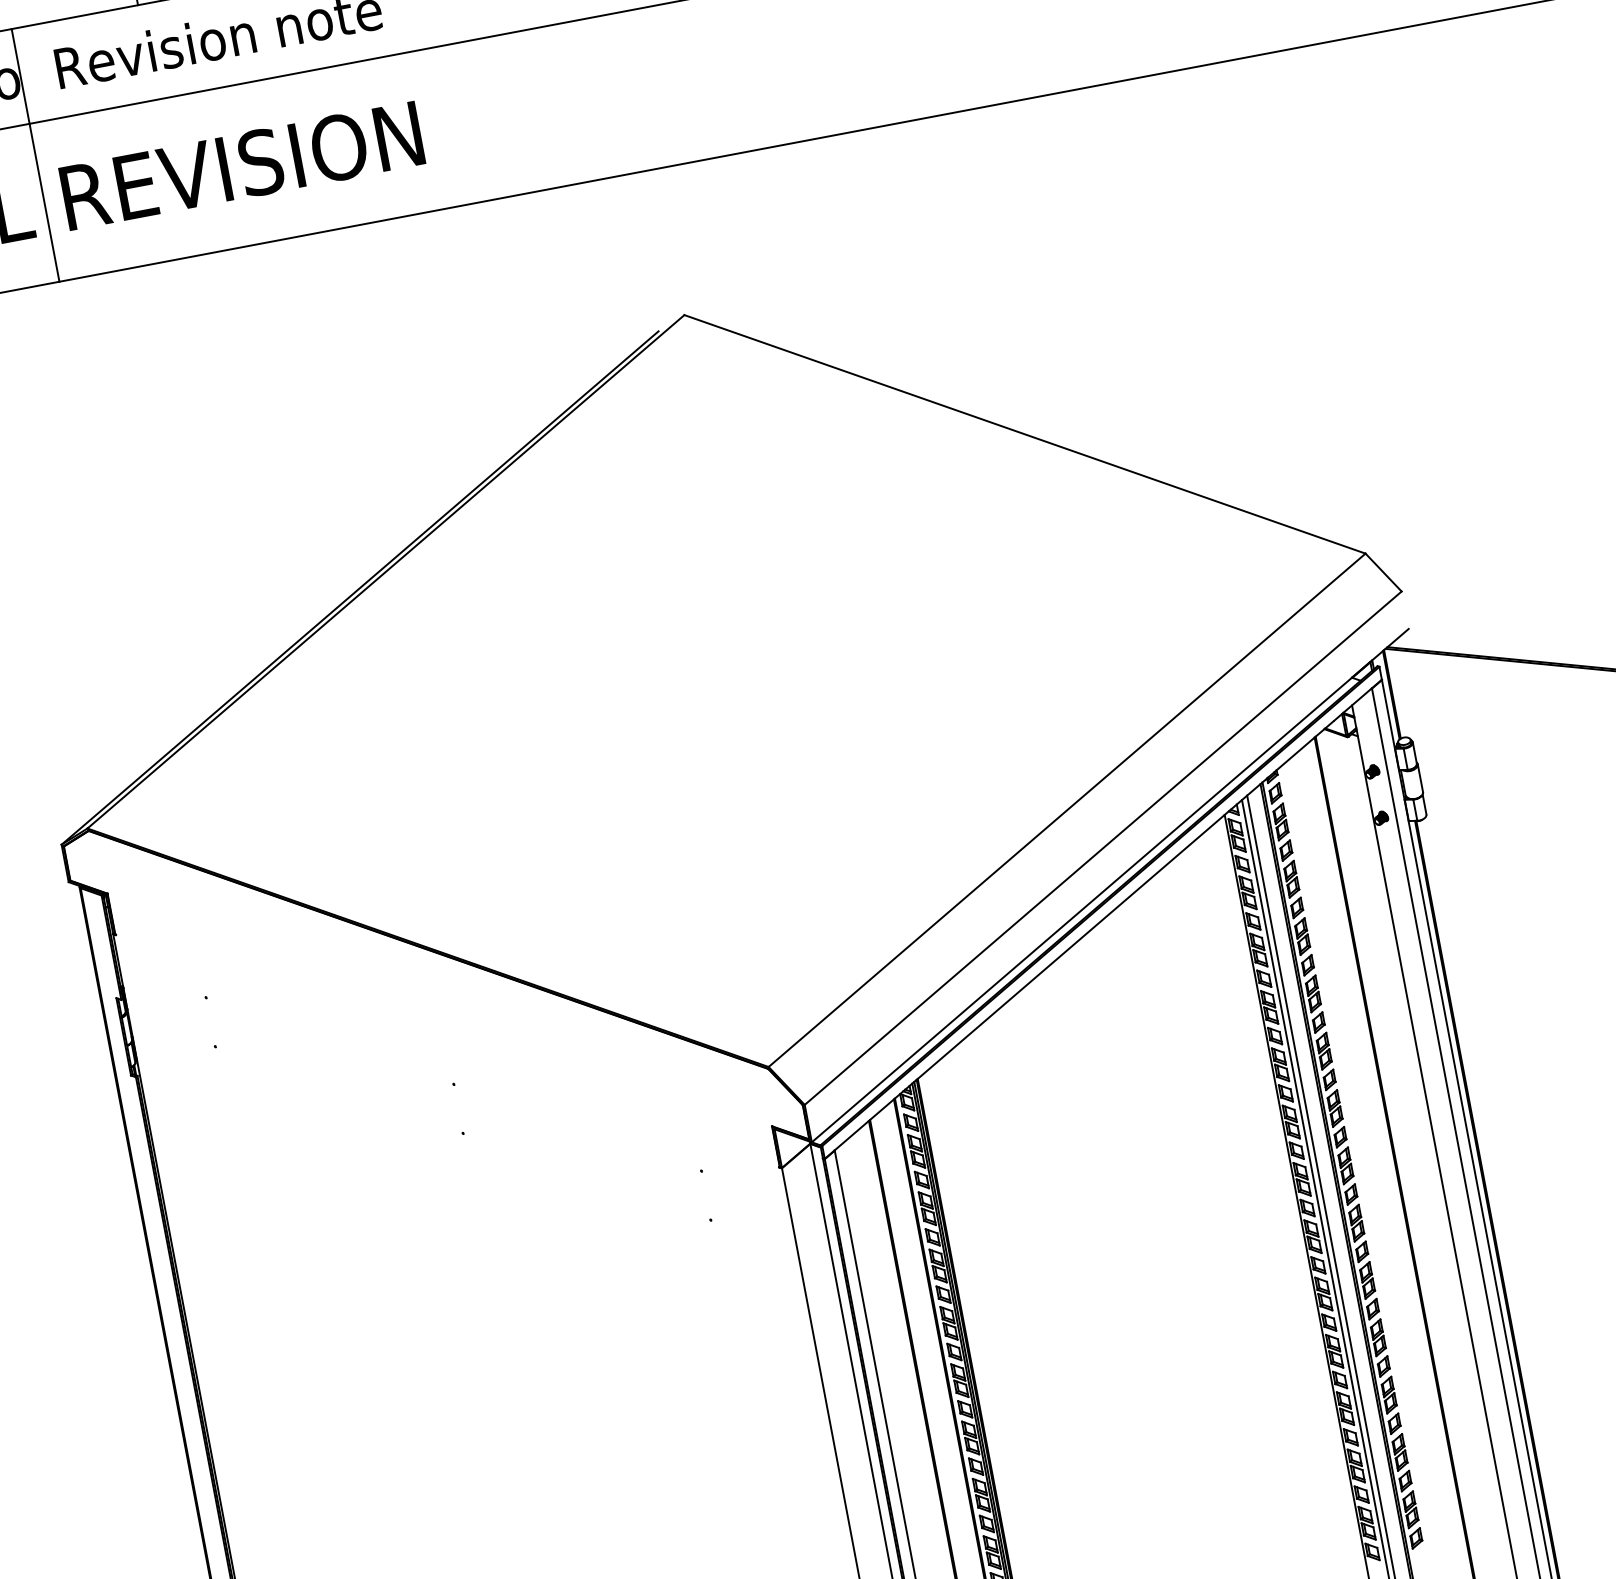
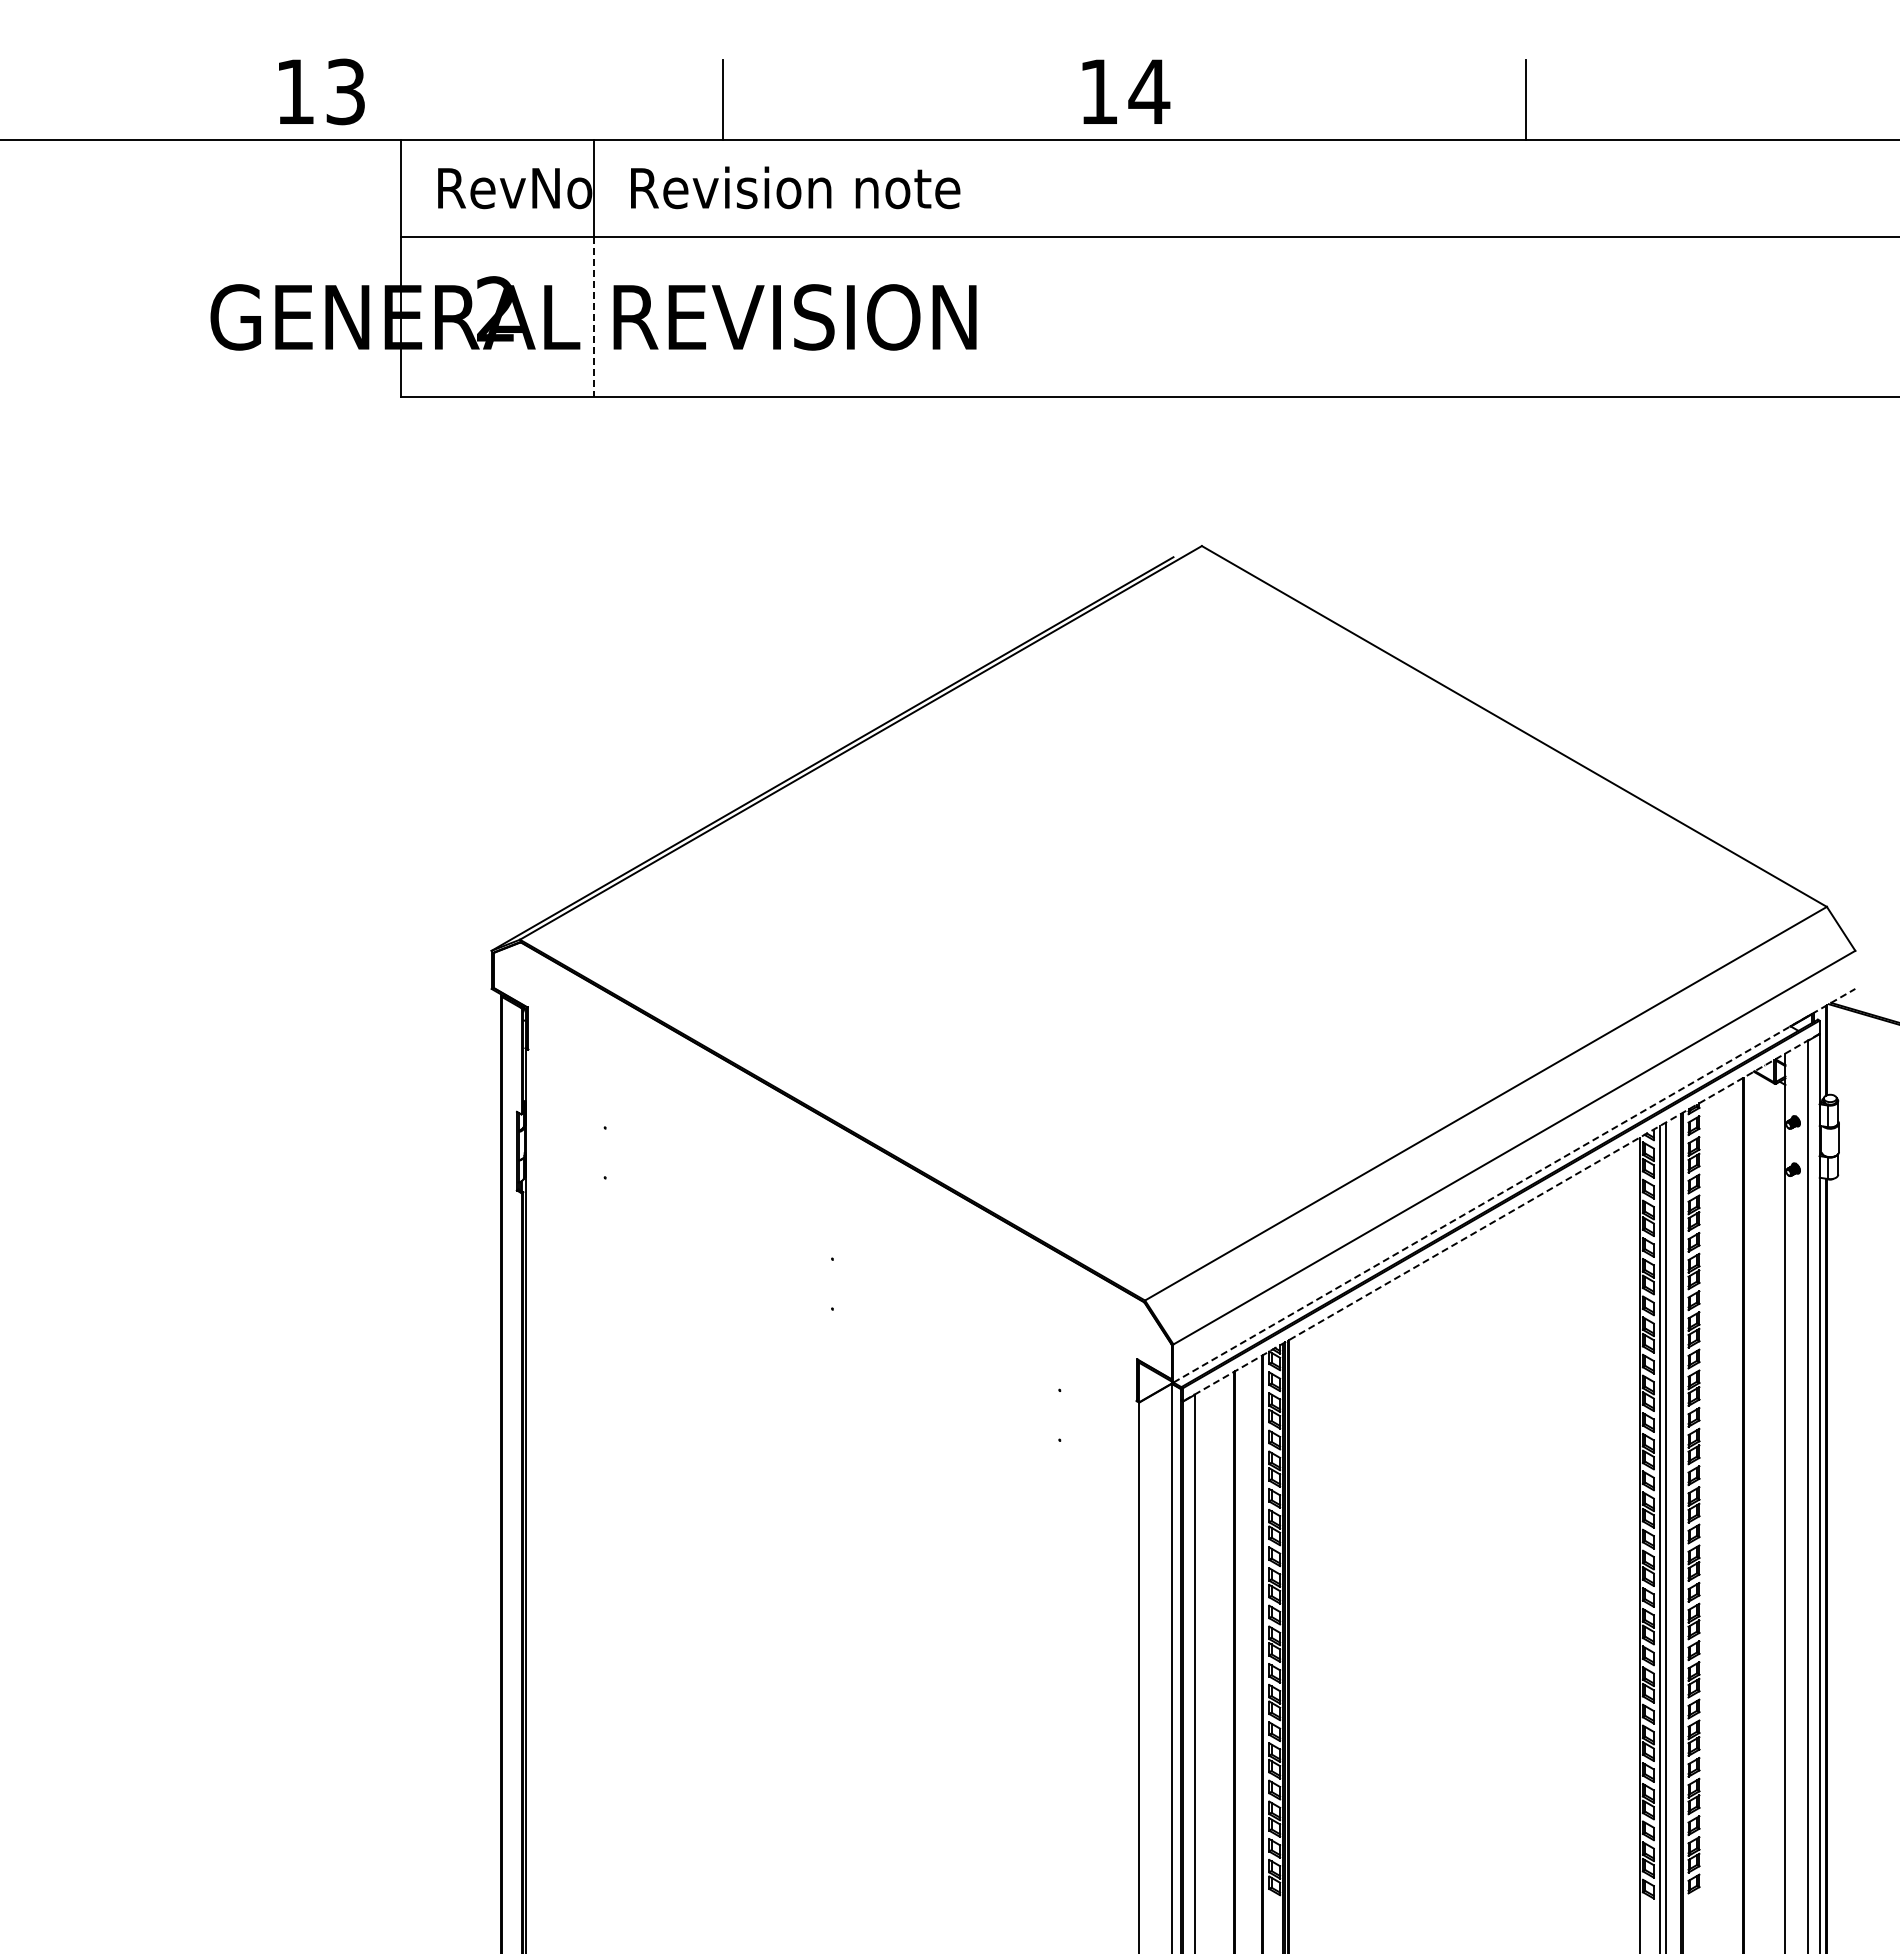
line: (44, 203) -> (593, 317), solid -> dashed
line: (1110, 885) -> (1514, 1185), solid -> dashed
line: (1102, 919) -> (1500, 1217), solid -> dashed

